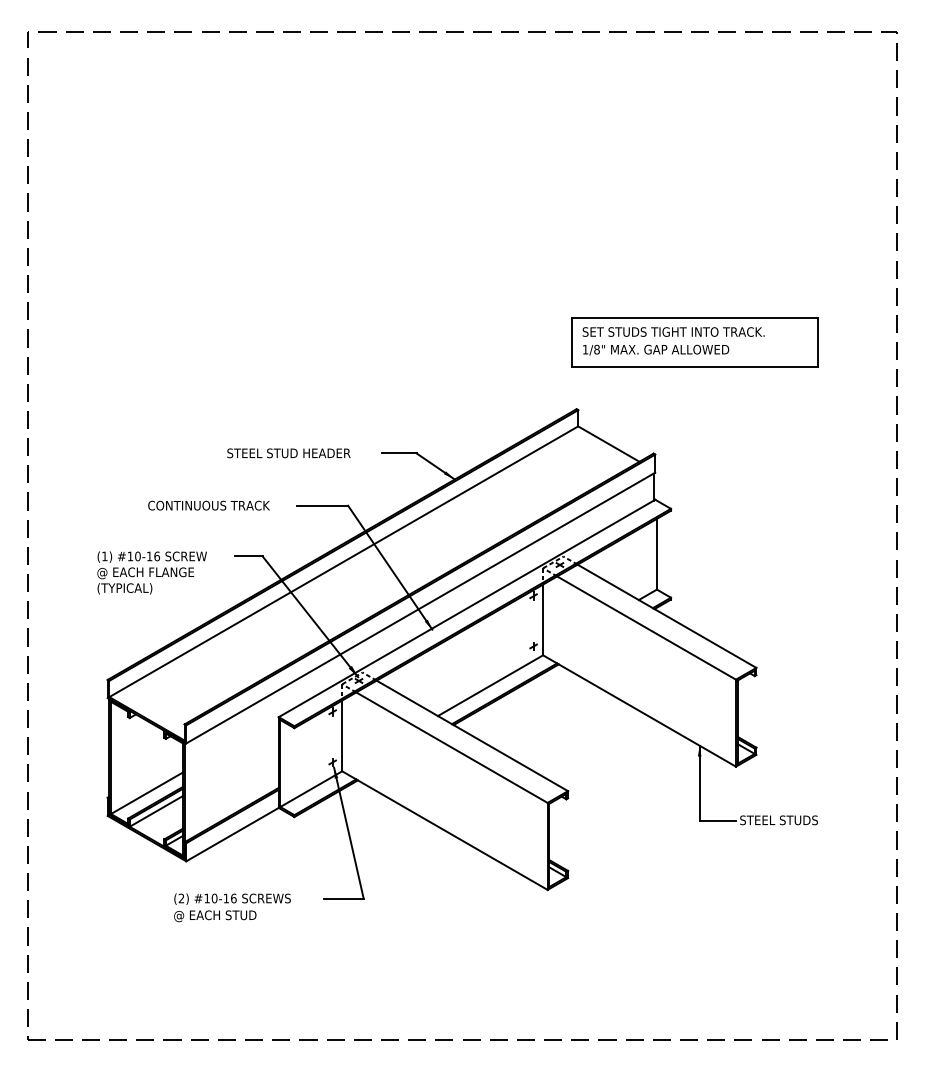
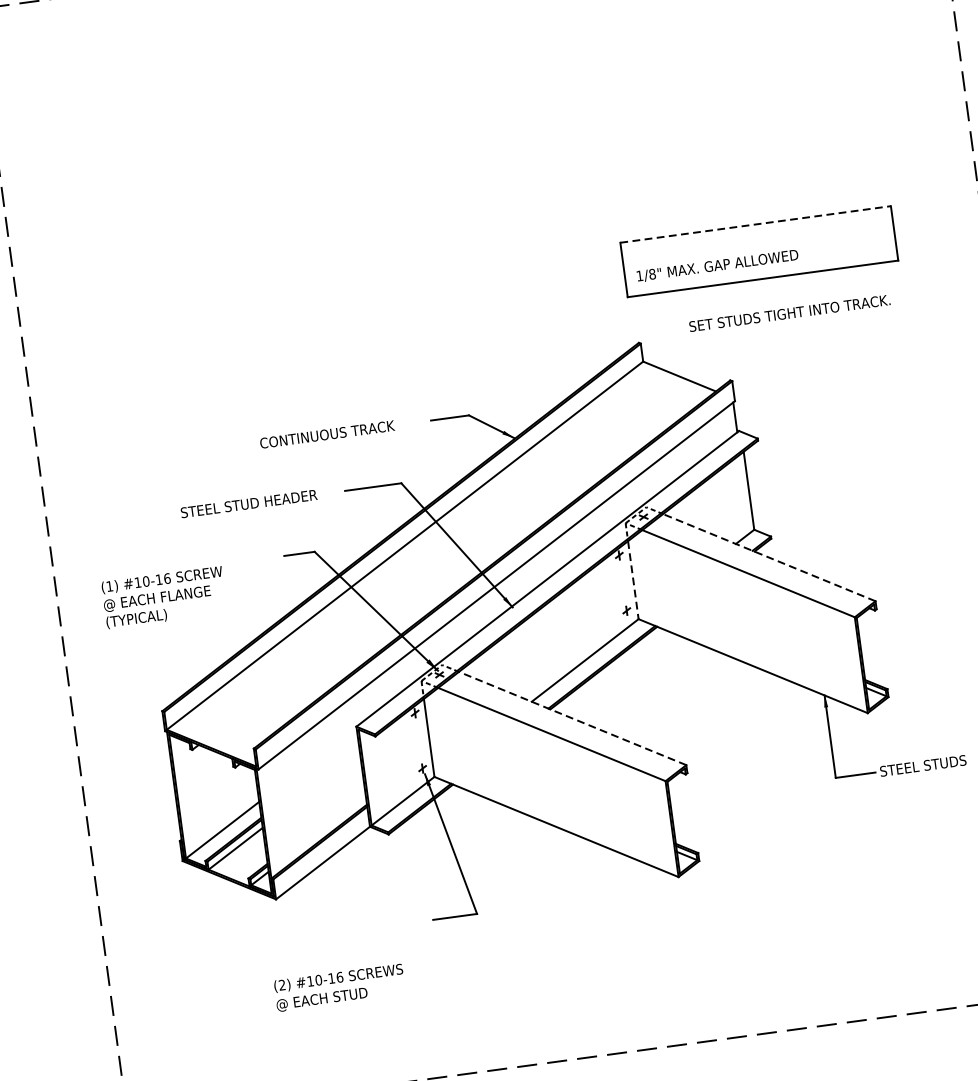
line: (694, 317) -> (755, 224), solid -> dashed
text: (673, 331) -> (789, 312), moved
text: (288, 453) -> (327, 434), STEEL STUD HEADER -> CONTINUOUS TRACK
text: (209, 505) -> (248, 503), CONTINUOUS TRACK -> STEEL STUD HEADER
text: (151, 572) -> (163, 597), moved
line: (666, 616) -> (768, 557), solid -> dashed
line: (543, 620) -> (633, 580), solid -> dashed
line: (471, 735) -> (571, 718), solid -> dashed
text: (232, 907) -> (339, 987), moved

